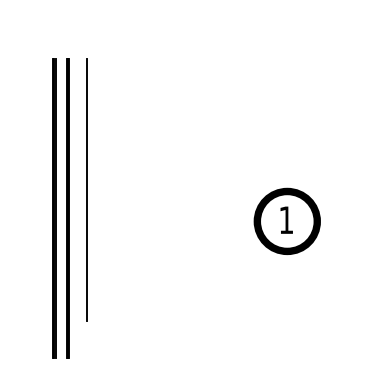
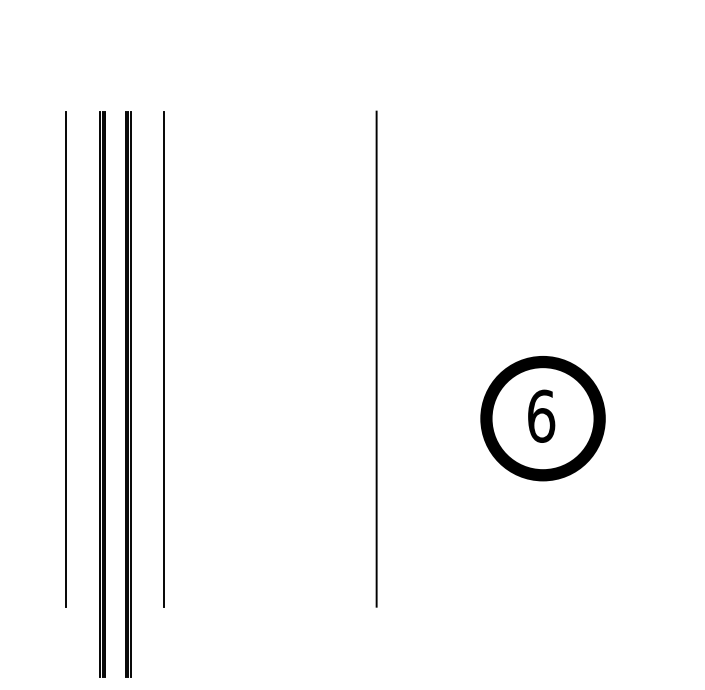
line: (34, 189) -> (65, 358), added
line: (199, 189) -> (377, 358), added
text: (286, 220) -> (541, 416), 1 -> 6

